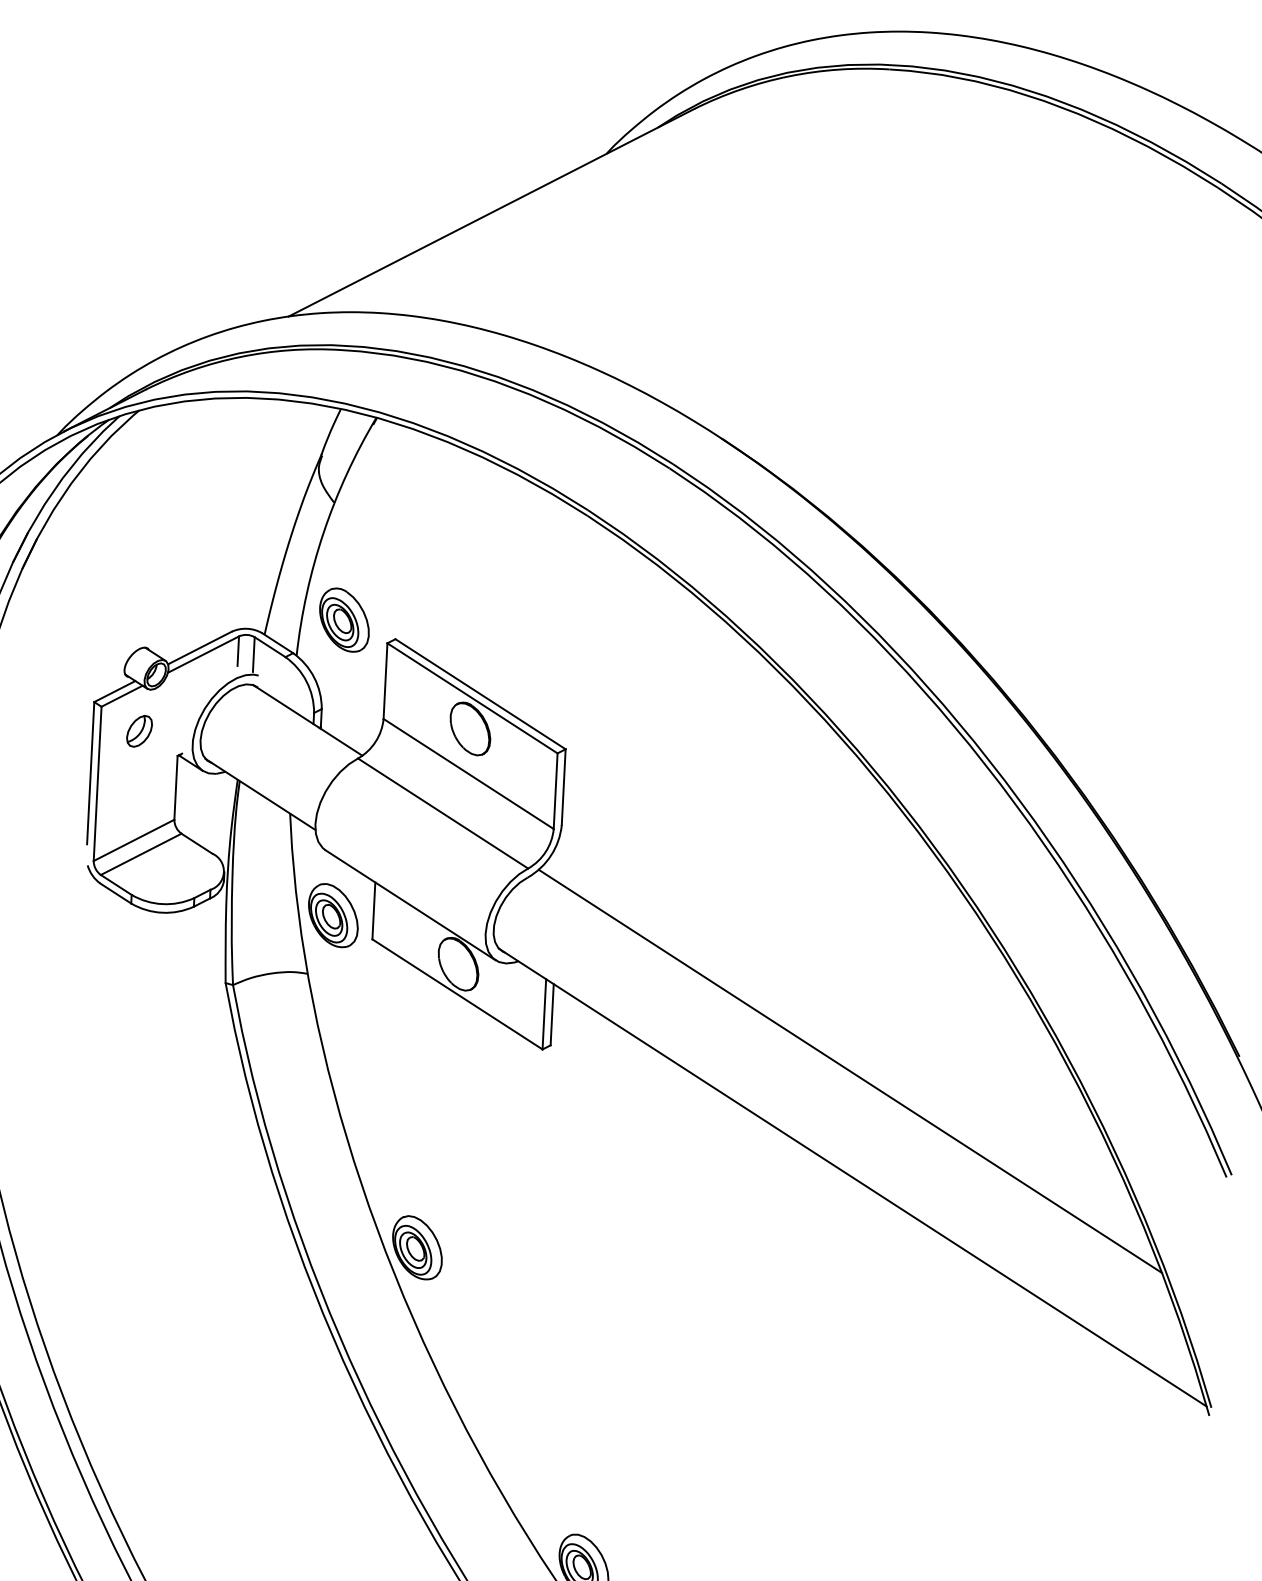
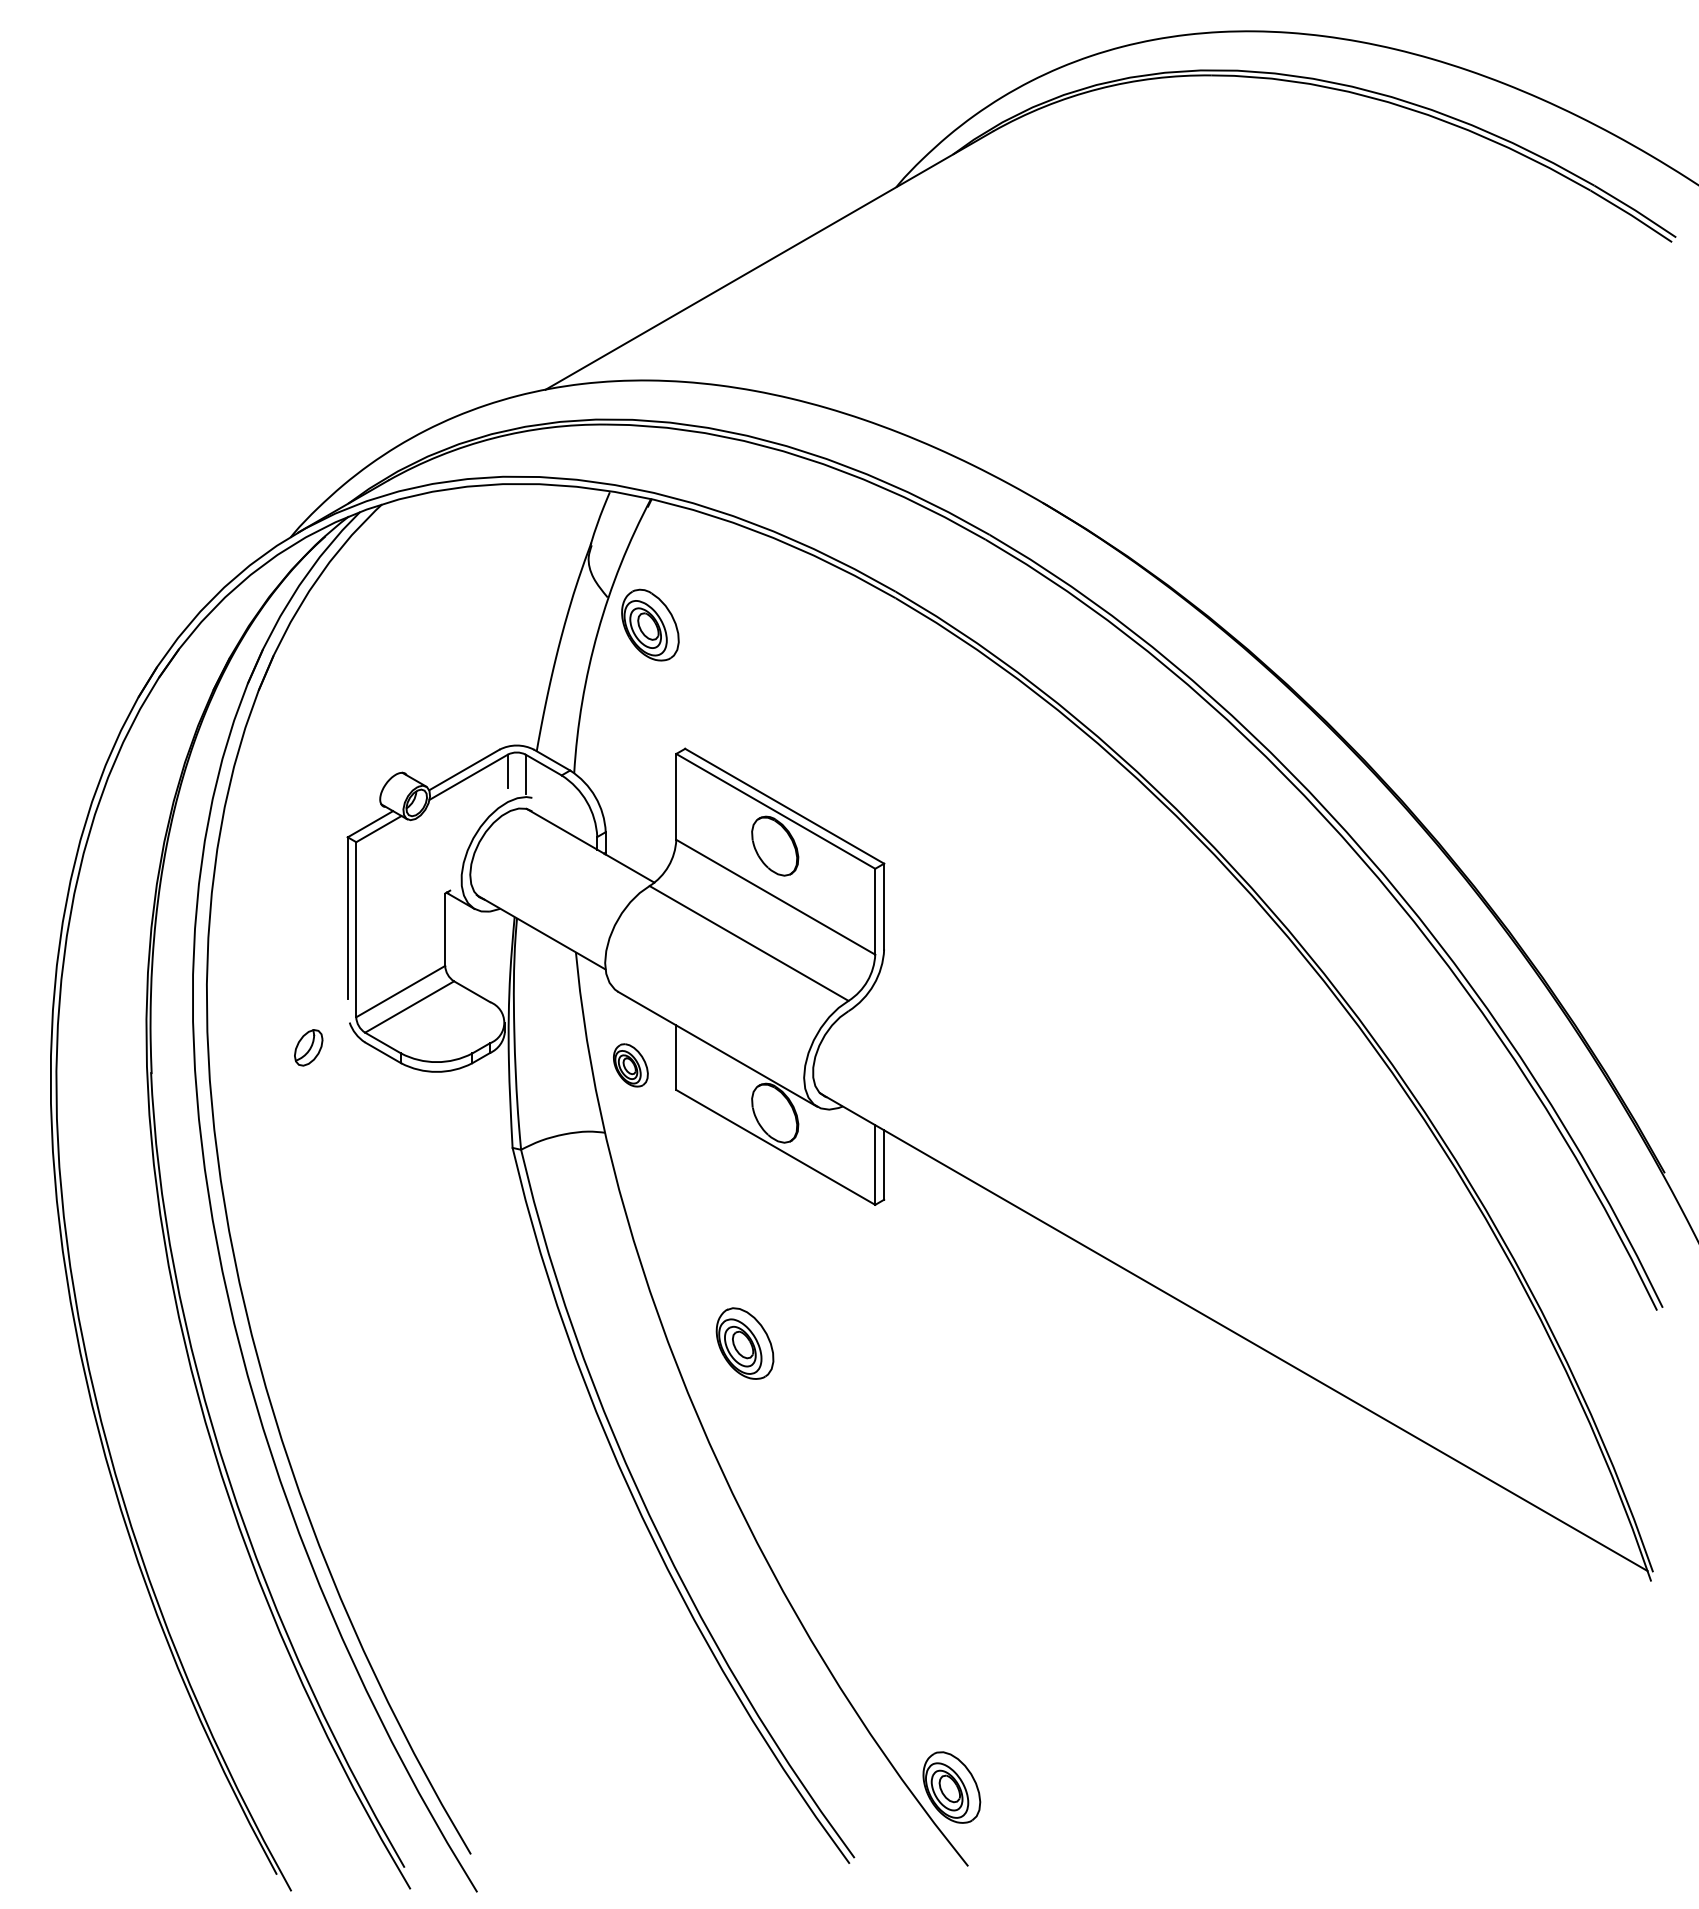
part: (344, 619) -> (650, 624), moved
part: (139, 731) -> (308, 1047), moved
part: (333, 915) -> (630, 1065), size x0.6
line: (849, 1070) -> (1224, 1211), removed
part: (417, 1247) -> (744, 1343), moved

